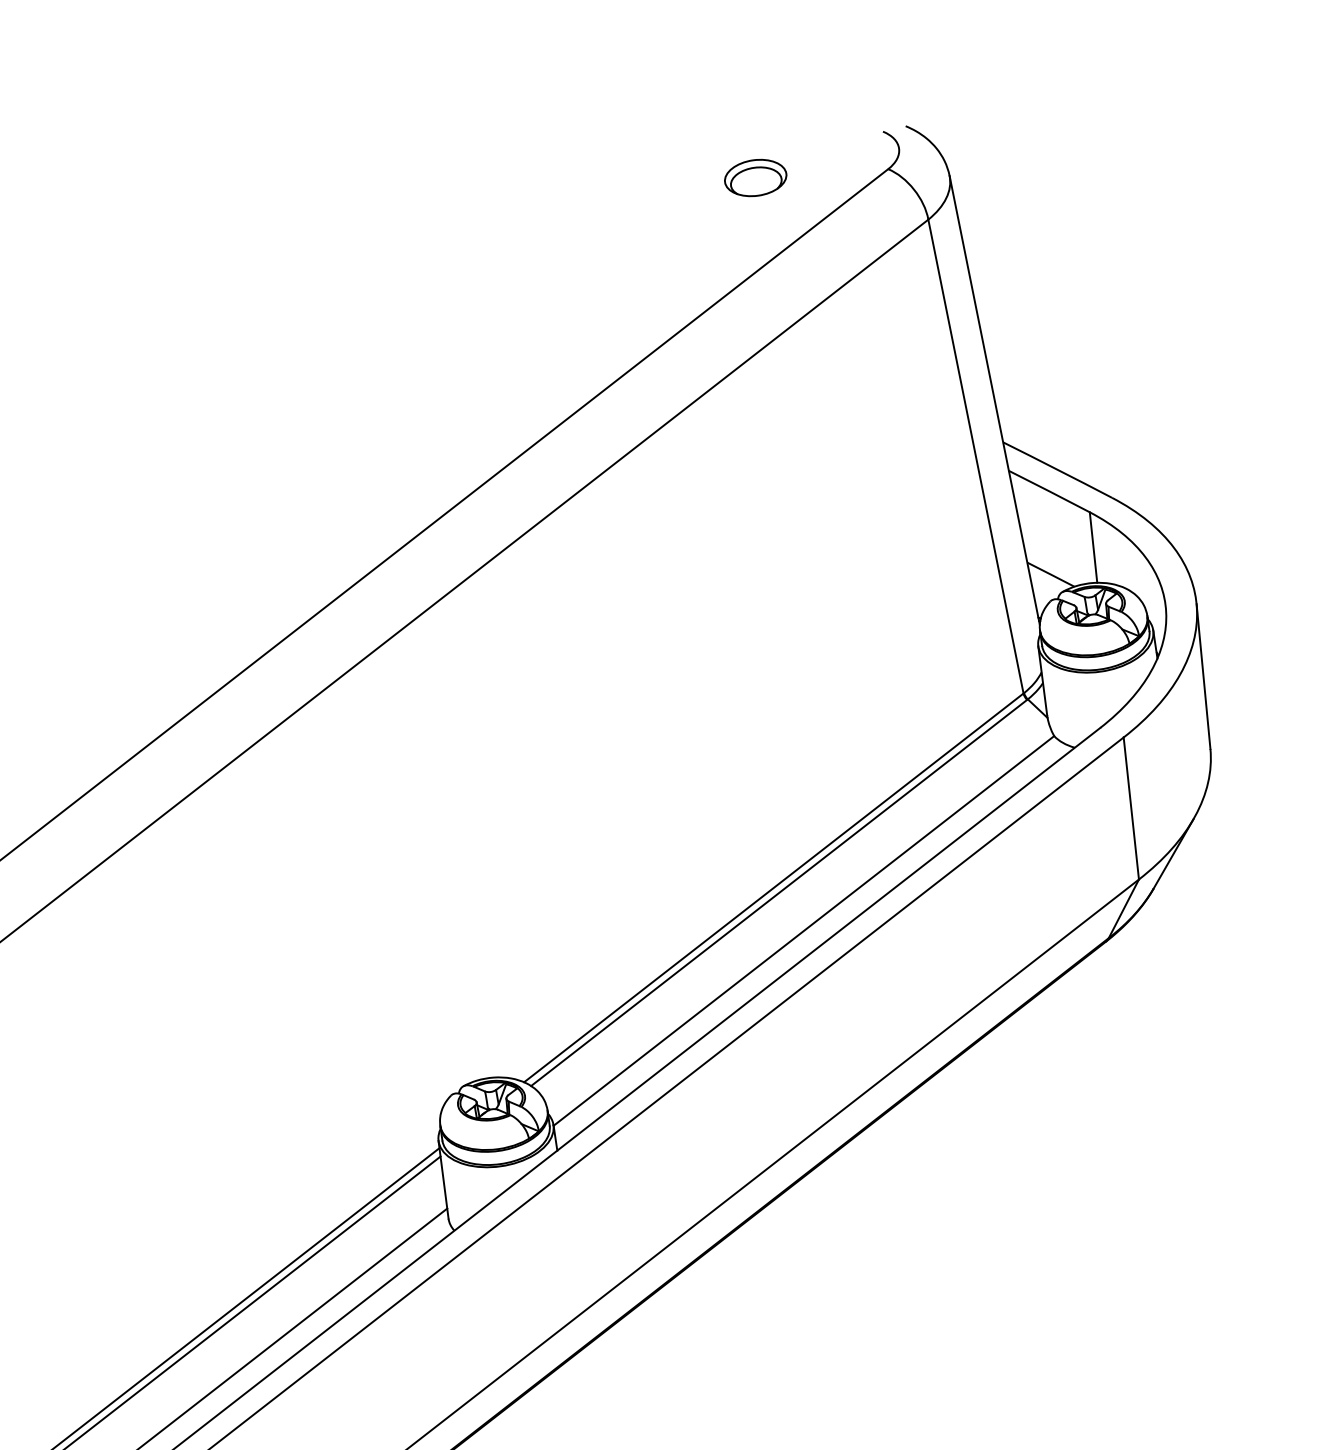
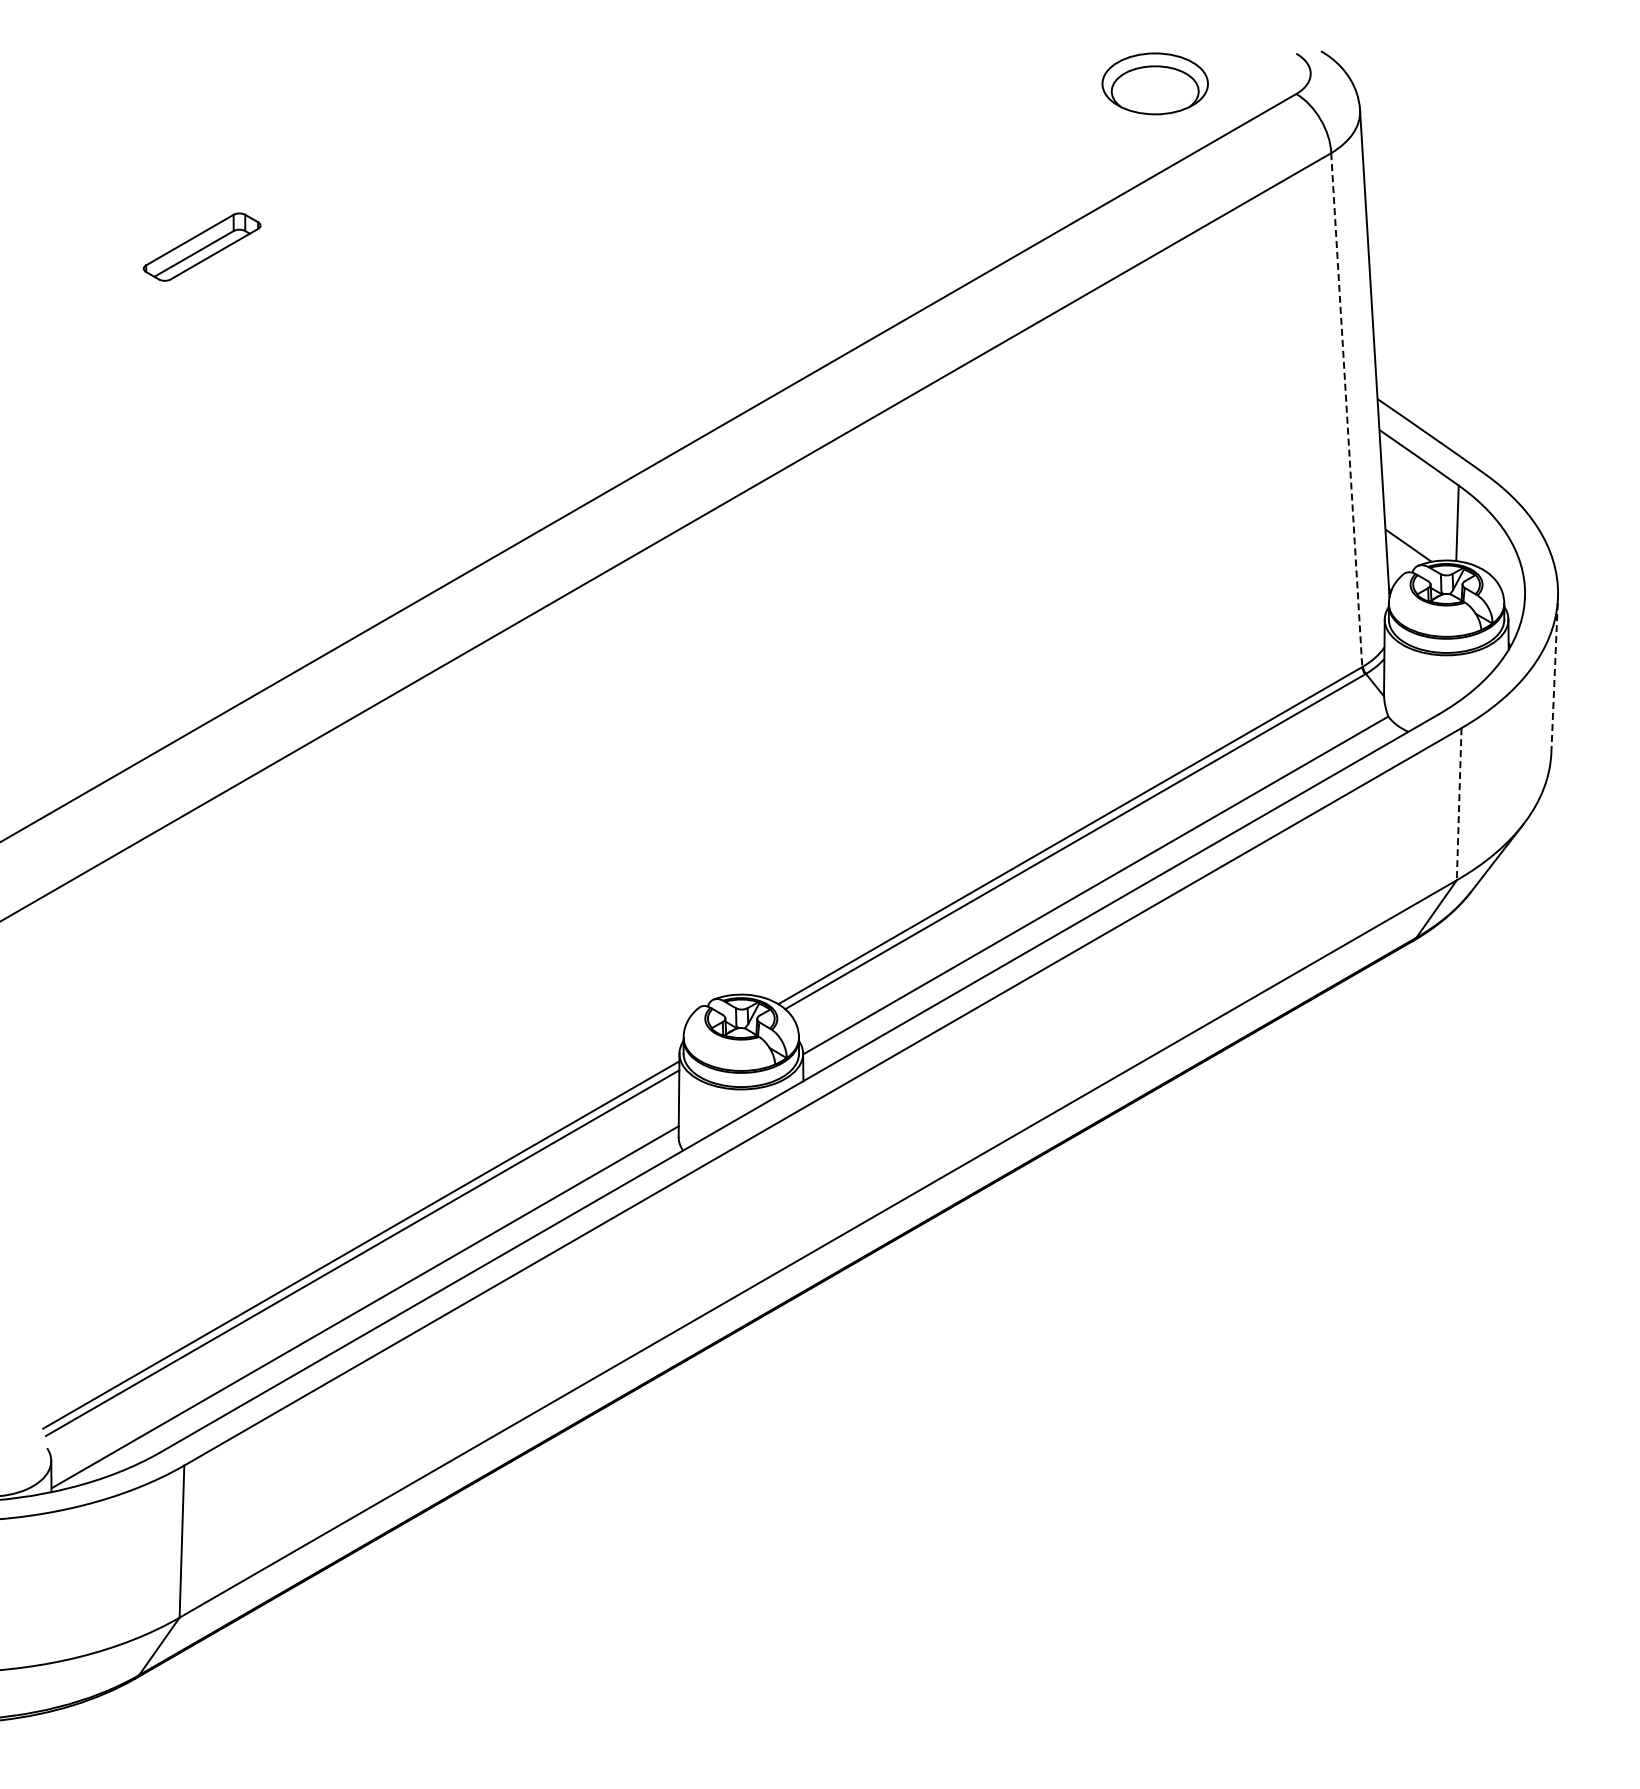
part: (755, 177) -> (1154, 83), size x1.6
line: (975, 456) -> (1346, 410), solid -> dashed
line: (1203, 676) -> (1554, 675), solid -> dashed
line: (1131, 808) -> (1459, 804), solid -> dashed

